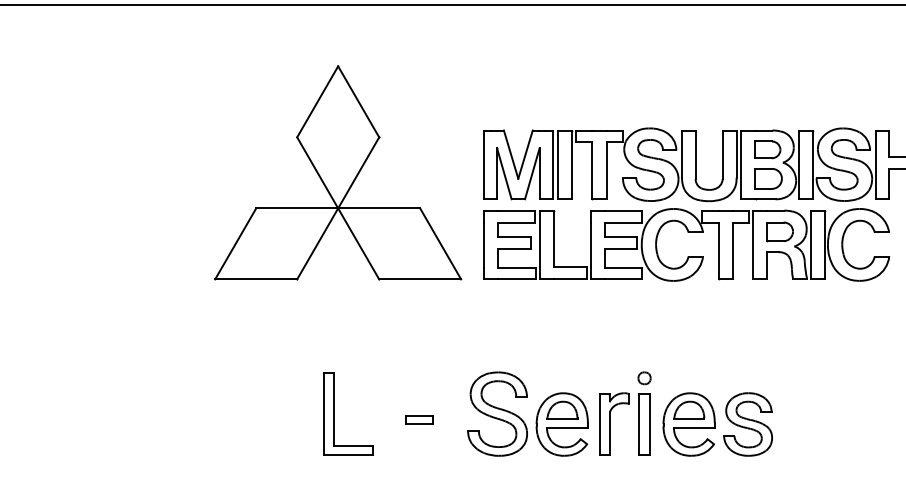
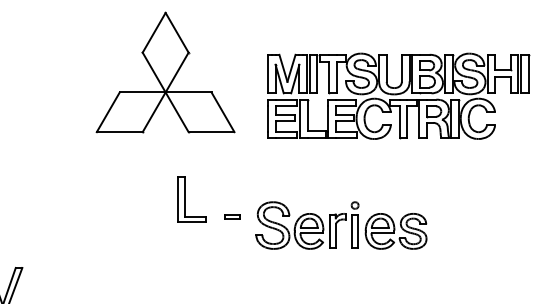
part: (337, 172) -> (165, 72), moved
part: (346, 414) -> (191, 199), moved
part: (620, 414) -> (341, 225), moved

